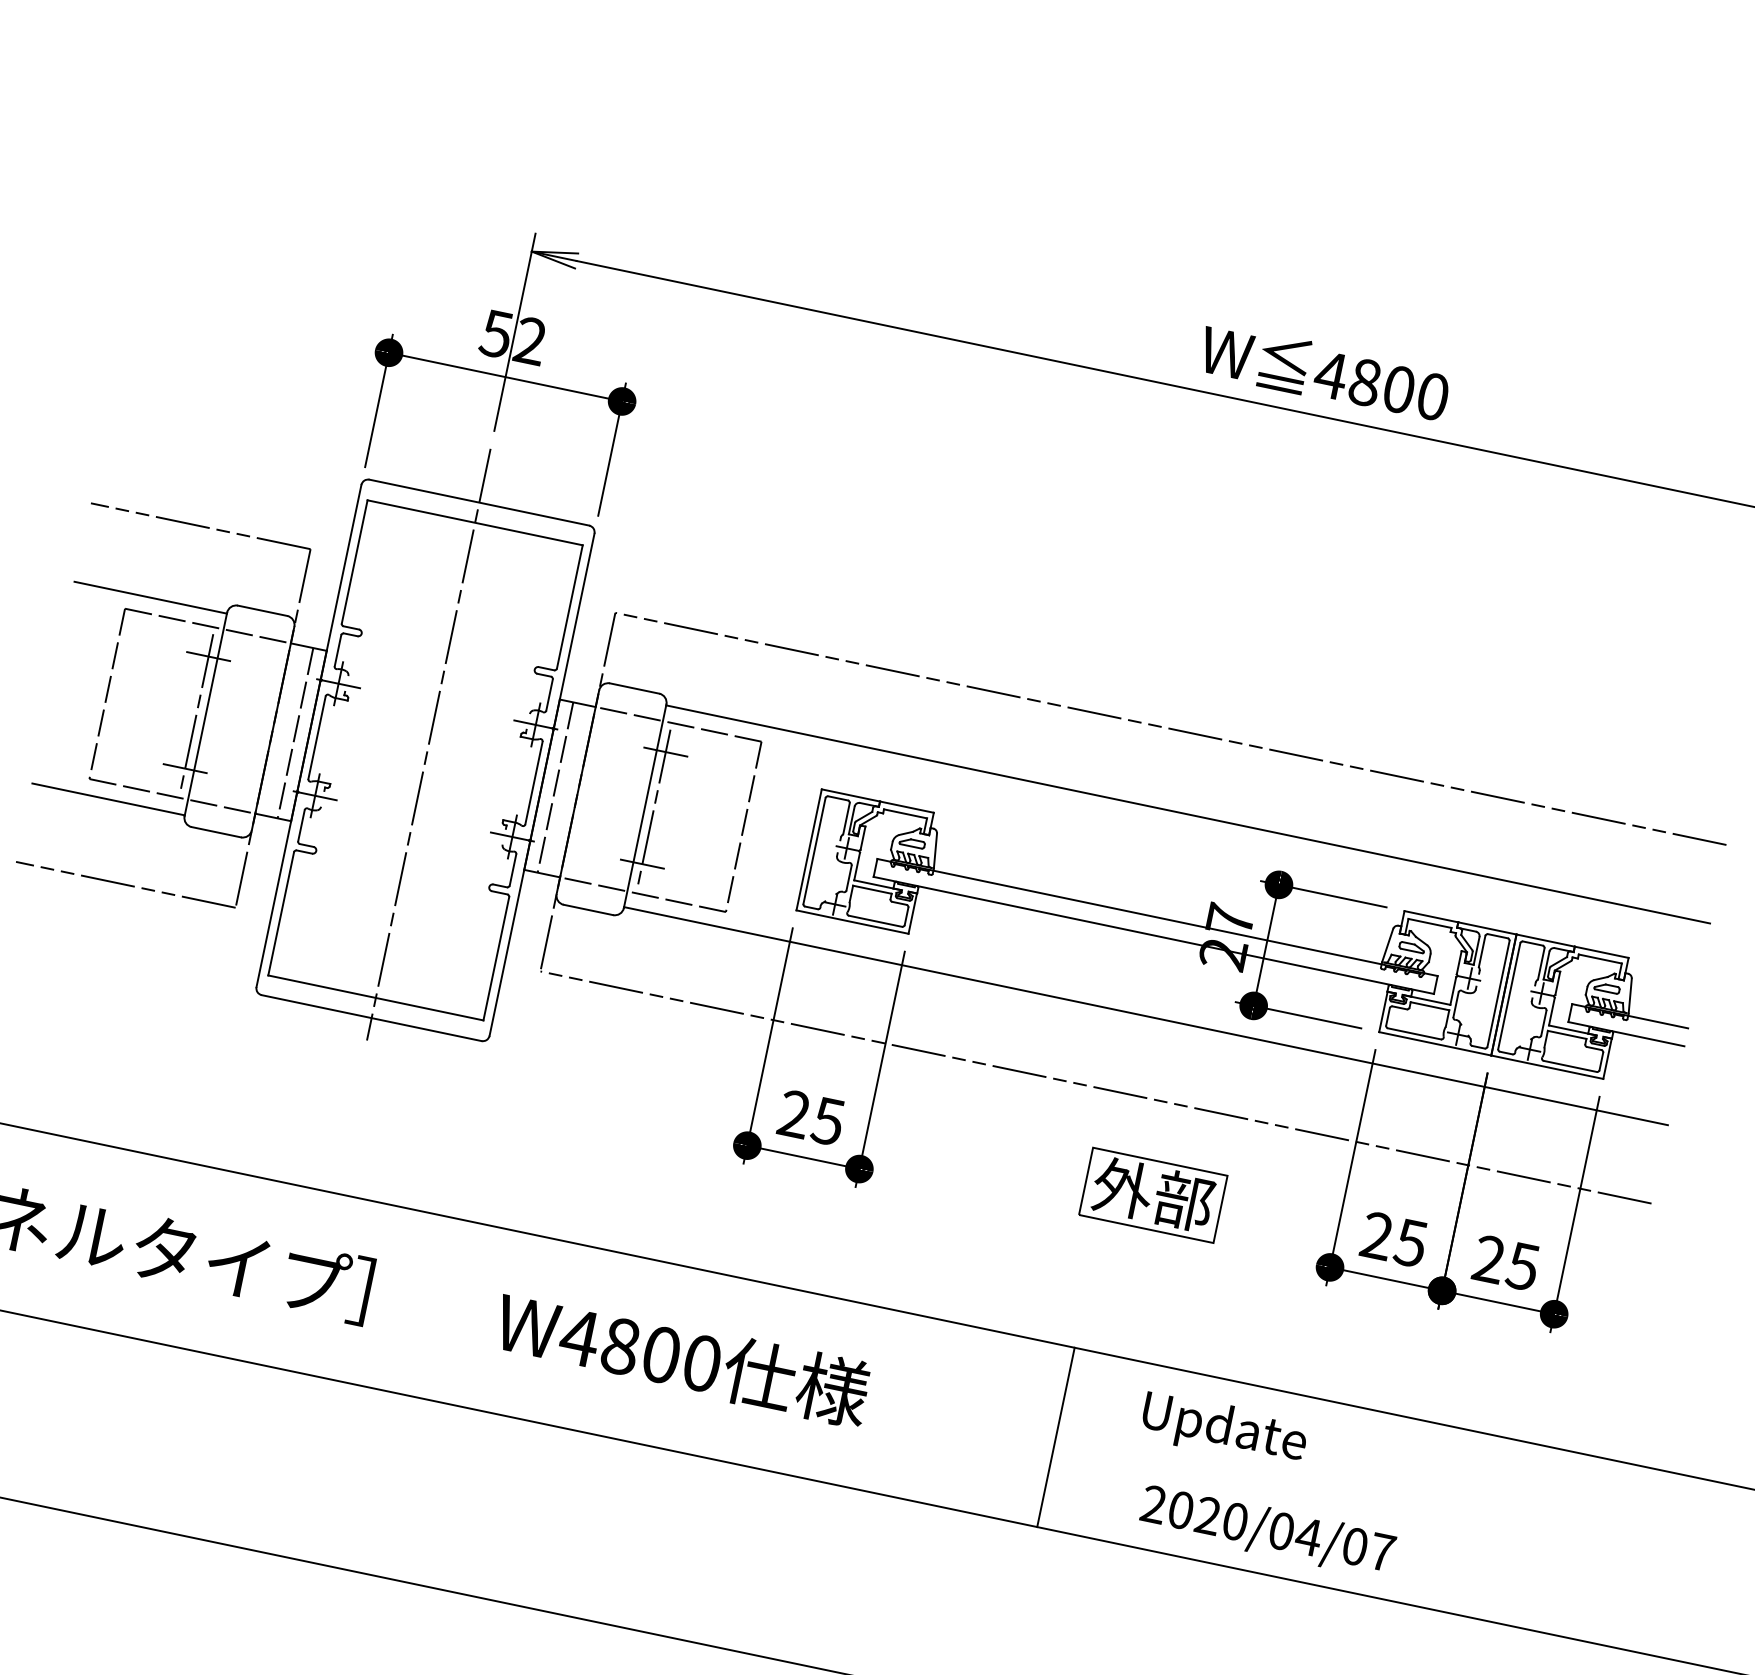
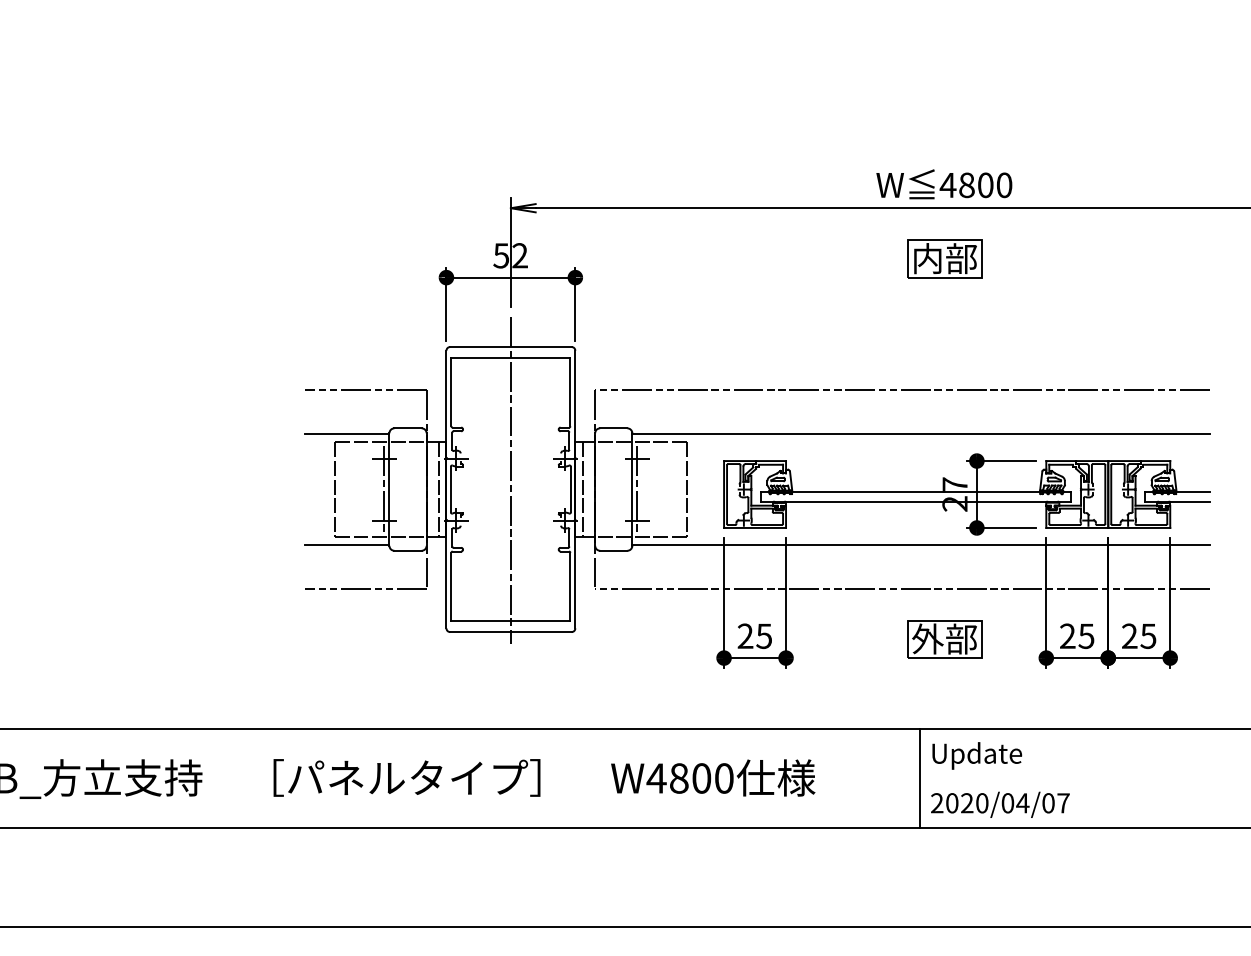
part: (1296, 506) -> (944, 258), added
text: (1224, 1429) -> (977, 755), moved
text: (1267, 1530) -> (1000, 804), moved

